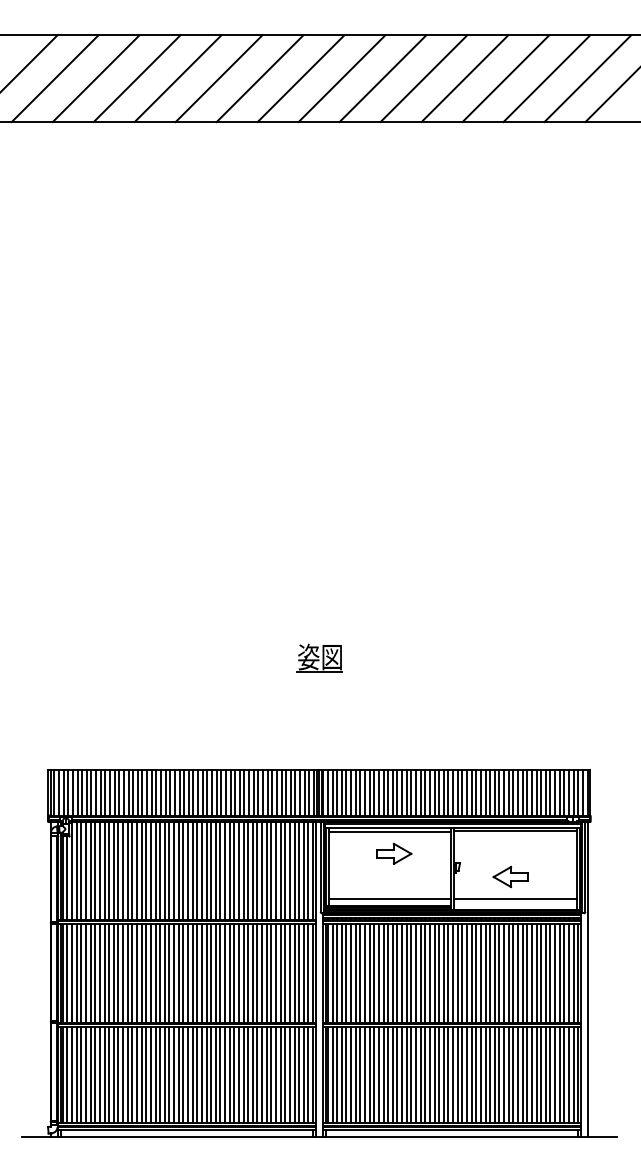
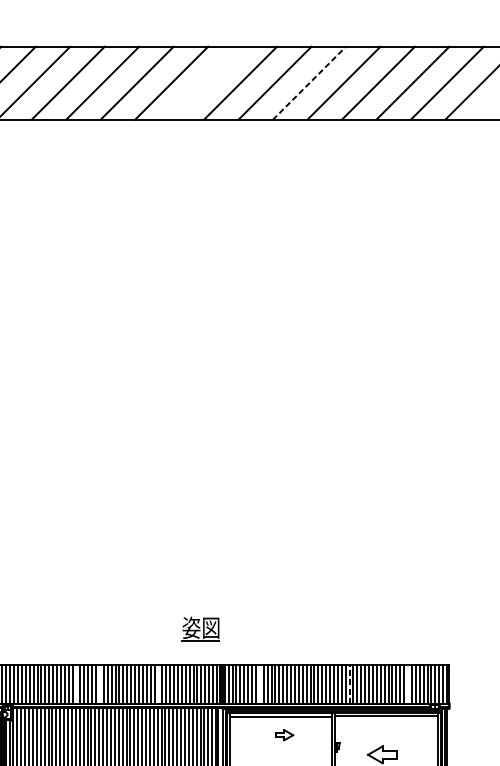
line: (300, 78) -> (205, 83), removed
line: (424, 78) -> (309, 83), solid -> dashed
part: (319, 657) -> (200, 628), moved
line: (147, 793) -> (76, 684), removed
line: (174, 793) -> (99, 684), removed
line: (244, 793) -> (158, 684), removed
line: (365, 793) -> (260, 684), removed
line: (471, 793) -> (349, 684), solid -> dashed
line: (541, 793) -> (408, 684), removed
part: (394, 853) -> (284, 735), size x0.6

